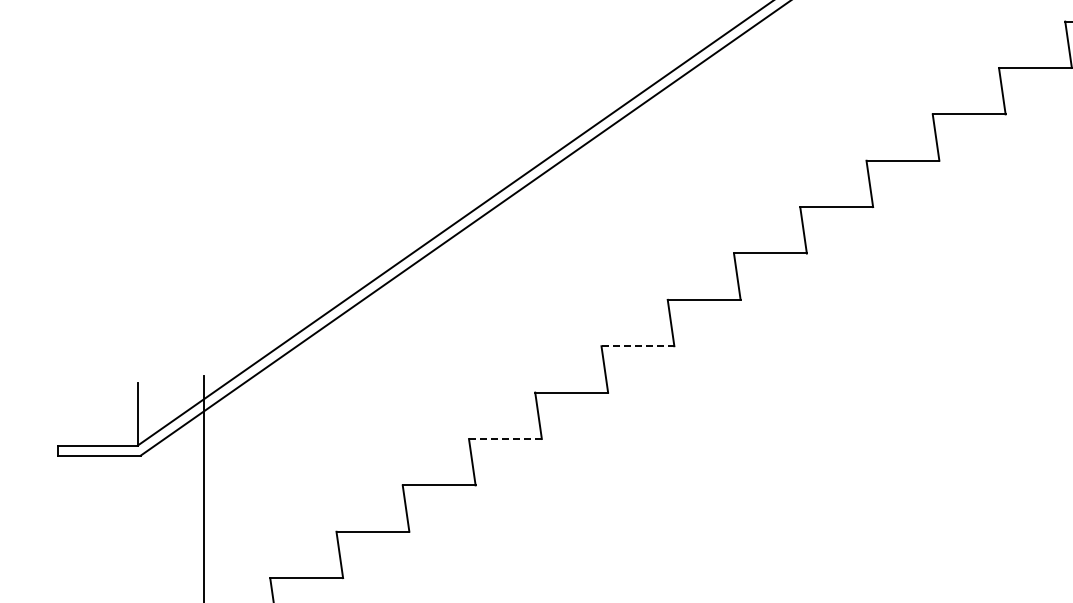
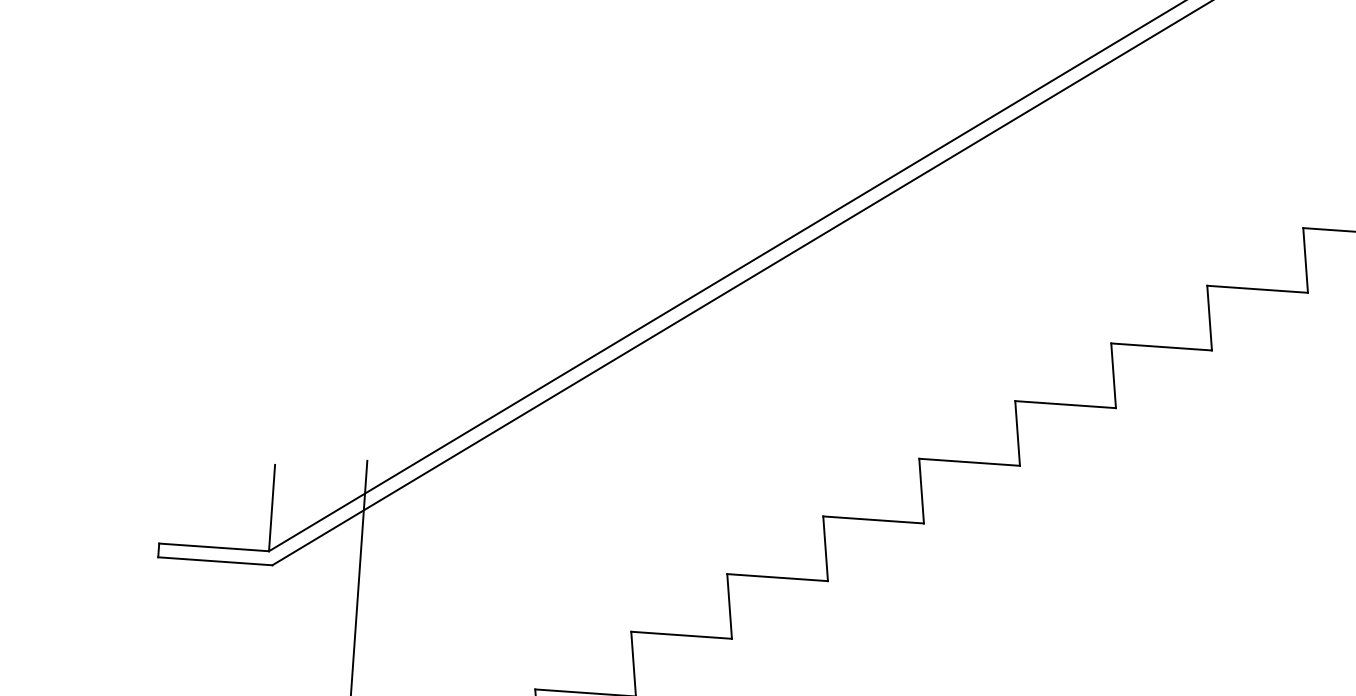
line: (638, 346) -> (970, 462), dashed -> solid
line: (505, 439) -> (777, 578), dashed -> solid

